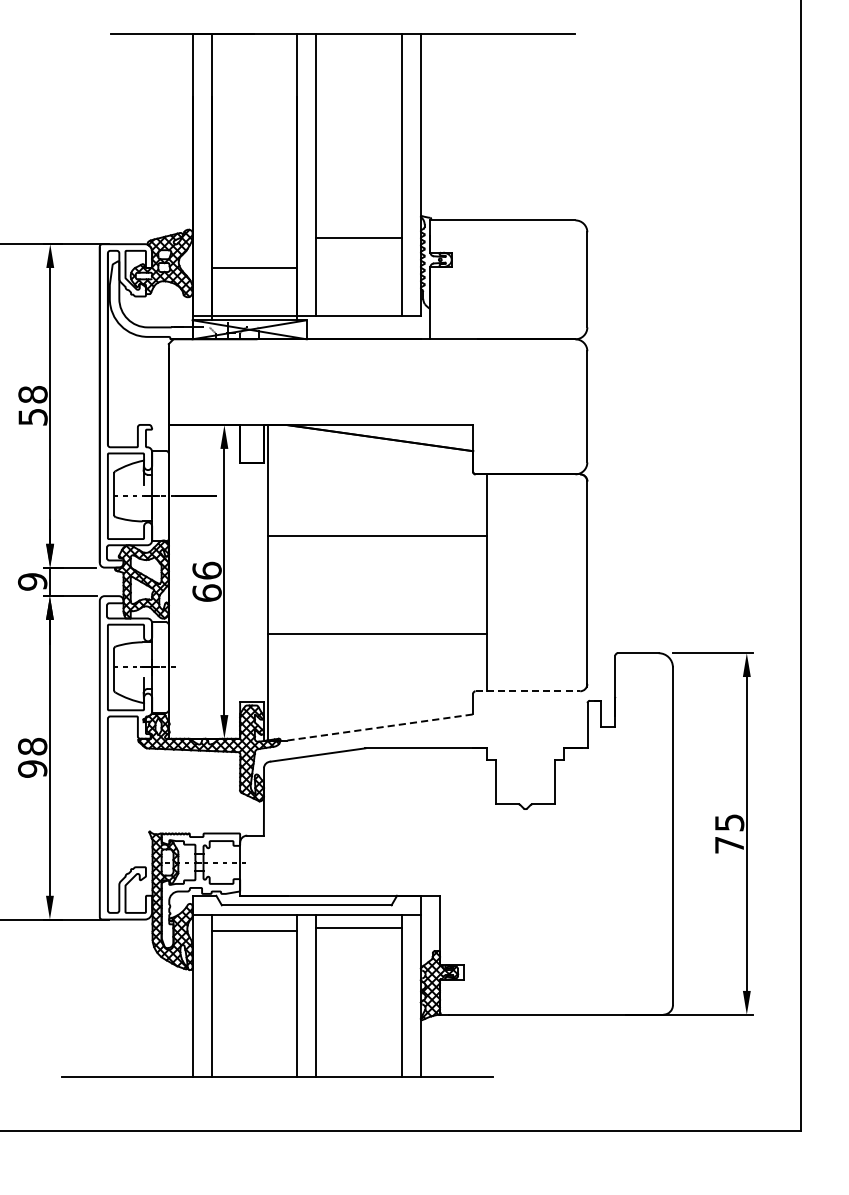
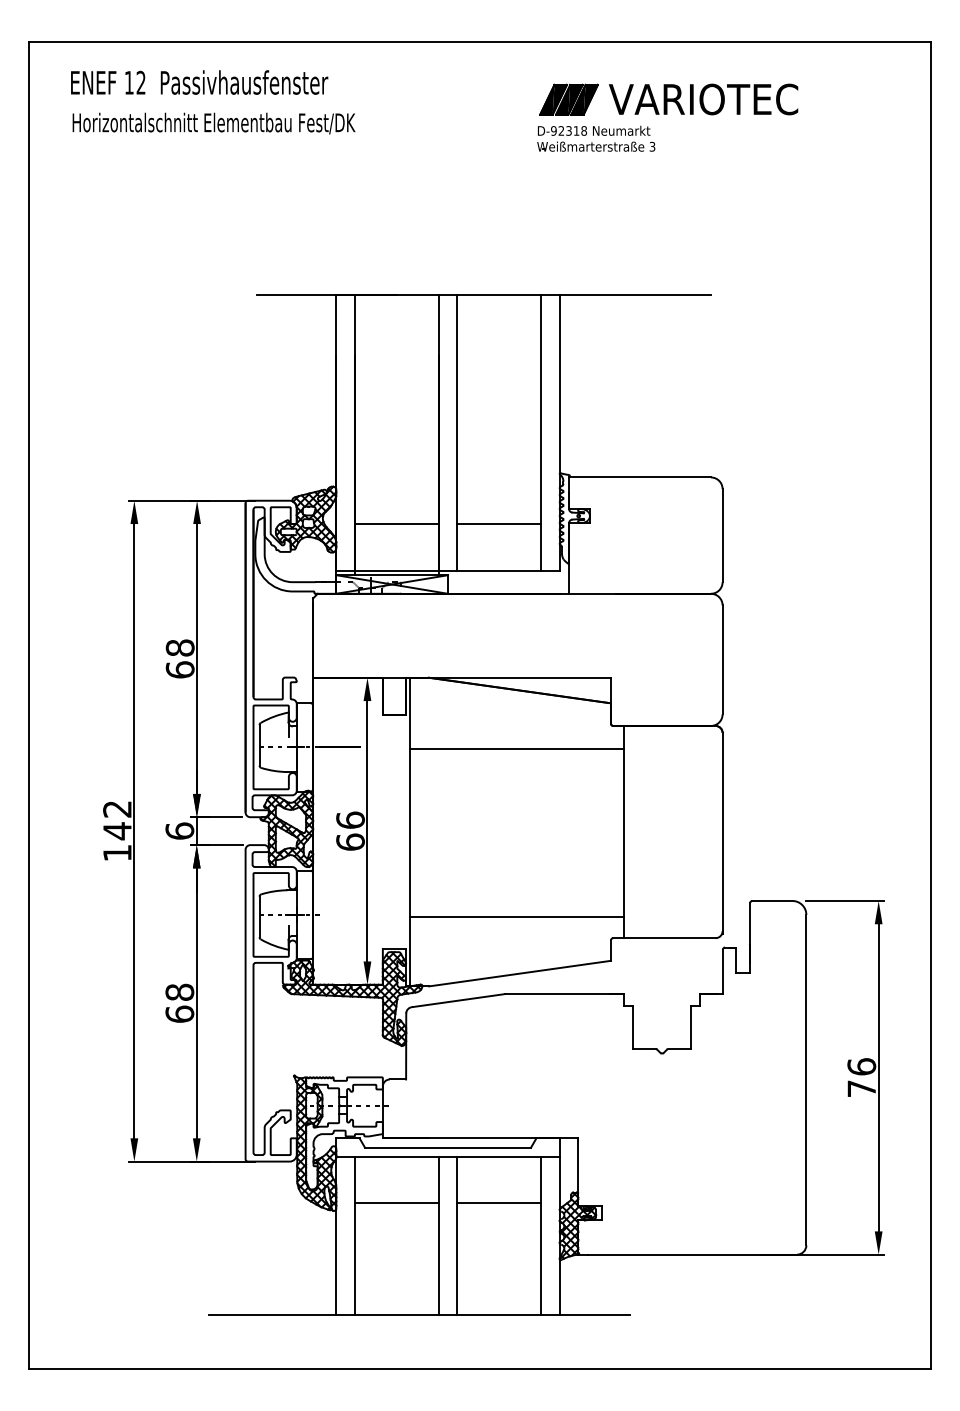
line: (359, 238) -> (499, 524), moved
text: (32, 416) -> (179, 669), 58 -> 68
line: (376, 536) -> (516, 749), moved
text: (32, 581) -> (179, 830), 9 -> 6
line: (376, 634) -> (516, 916), moved
line: (527, 691) -> (664, 938), dashed -> solid
line: (380, 727) -> (520, 973), dashed -> solid
text: (32, 768) -> (179, 1013), 98 -> 68
text: (729, 822) -> (861, 1066), 75 -> 76
line: (359, 927) -> (499, 1203), moved
line: (254, 930) -> (396, 1203), moved

